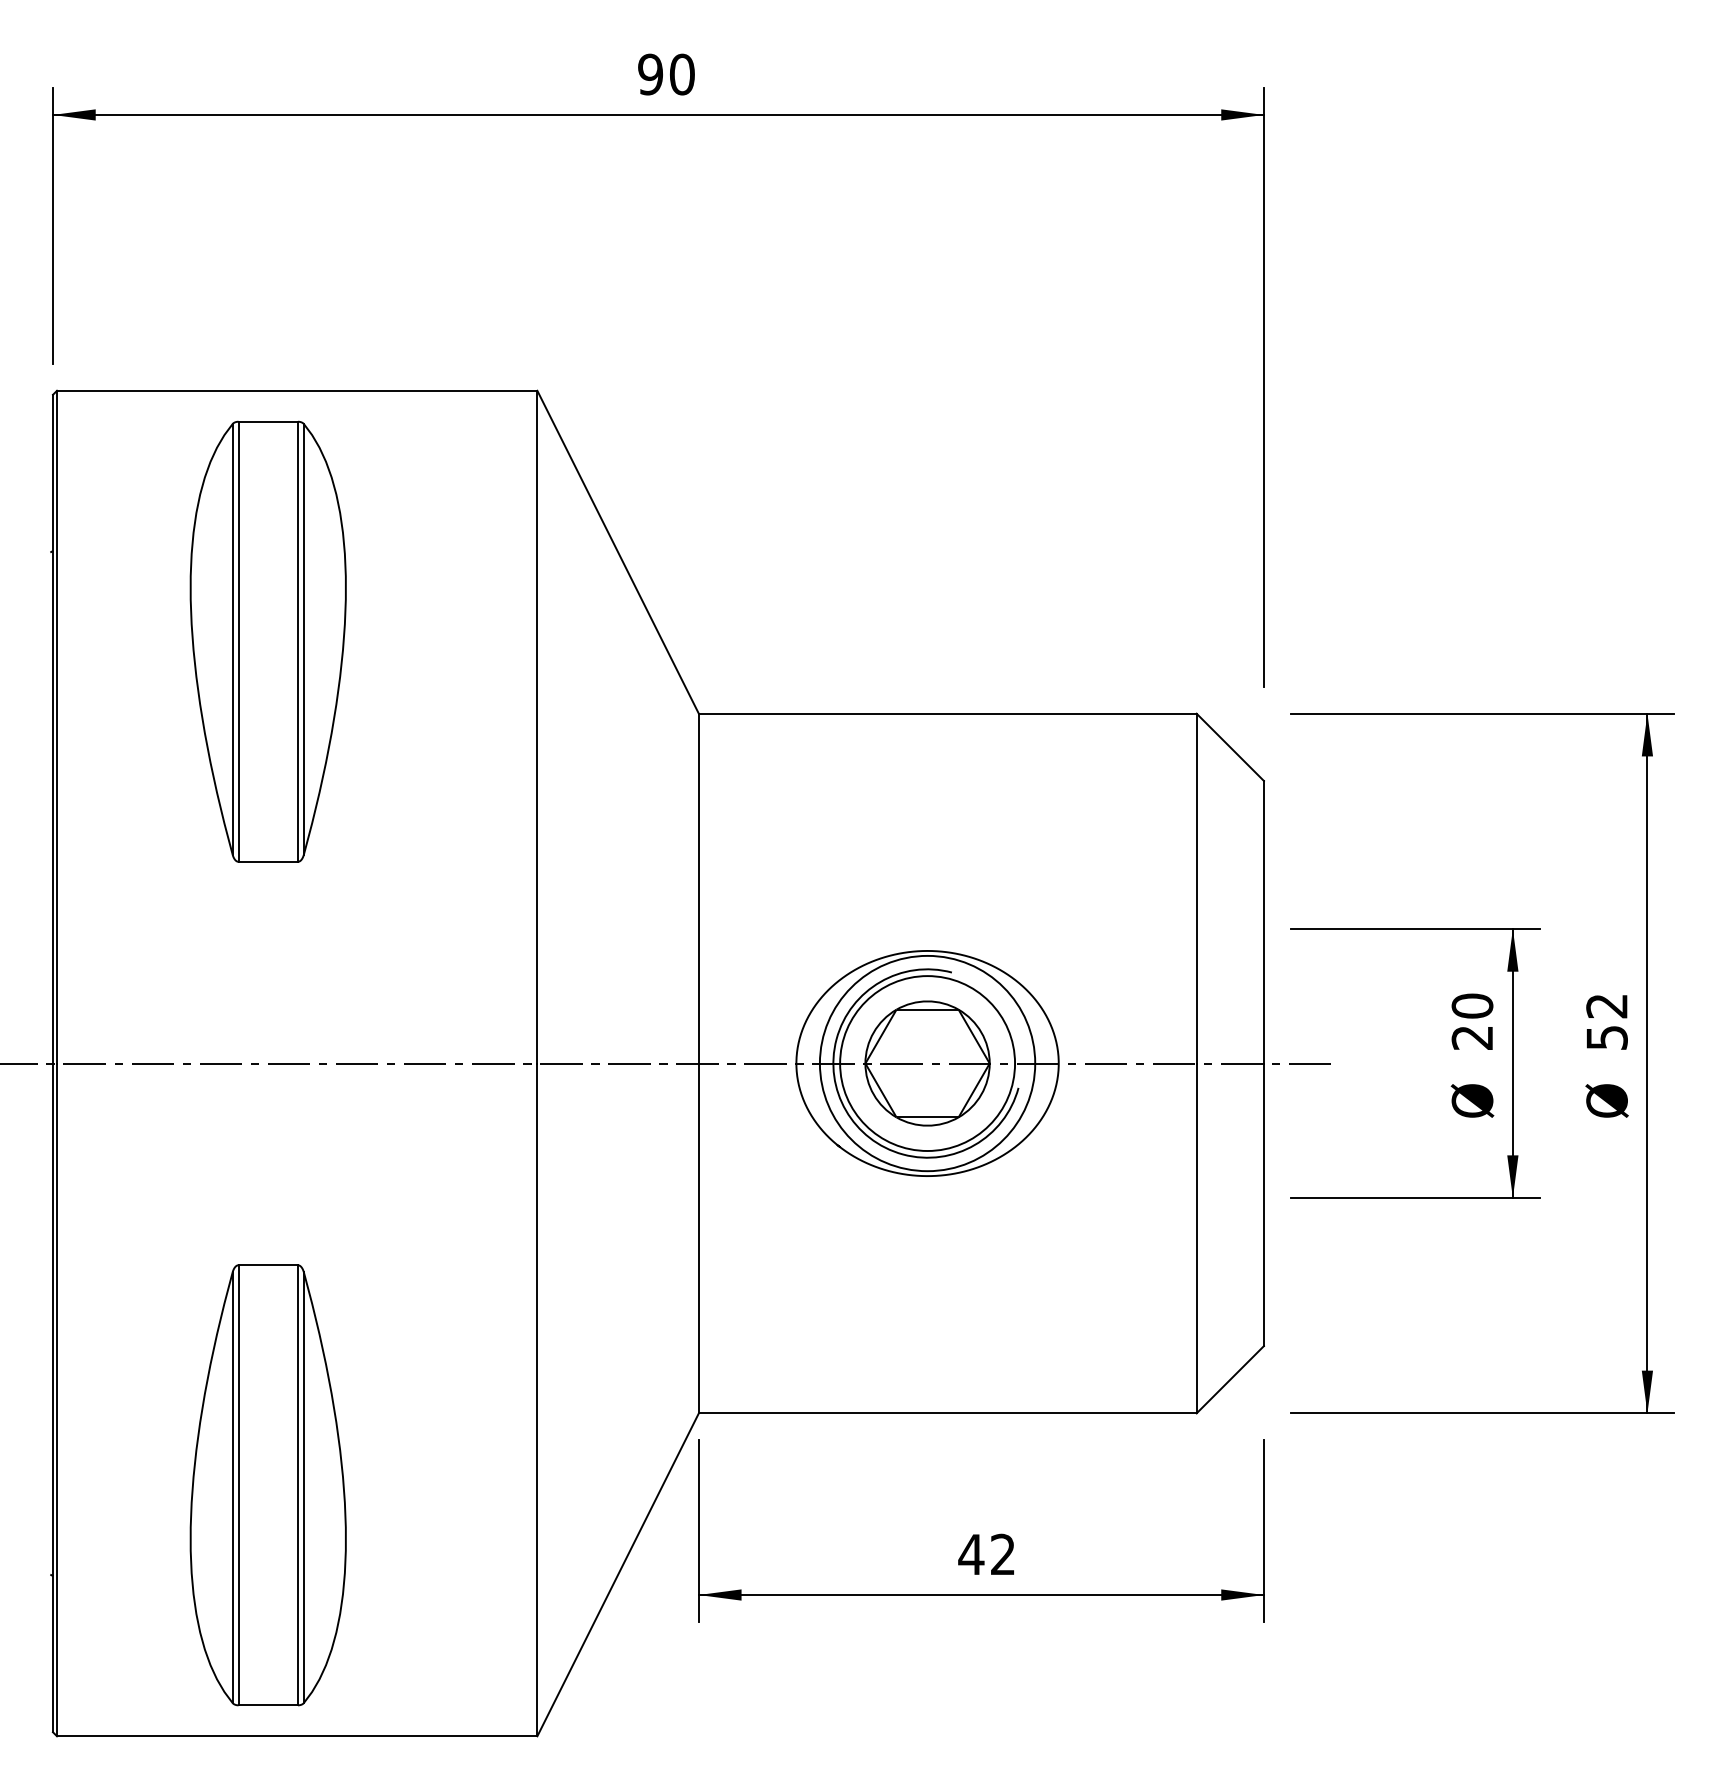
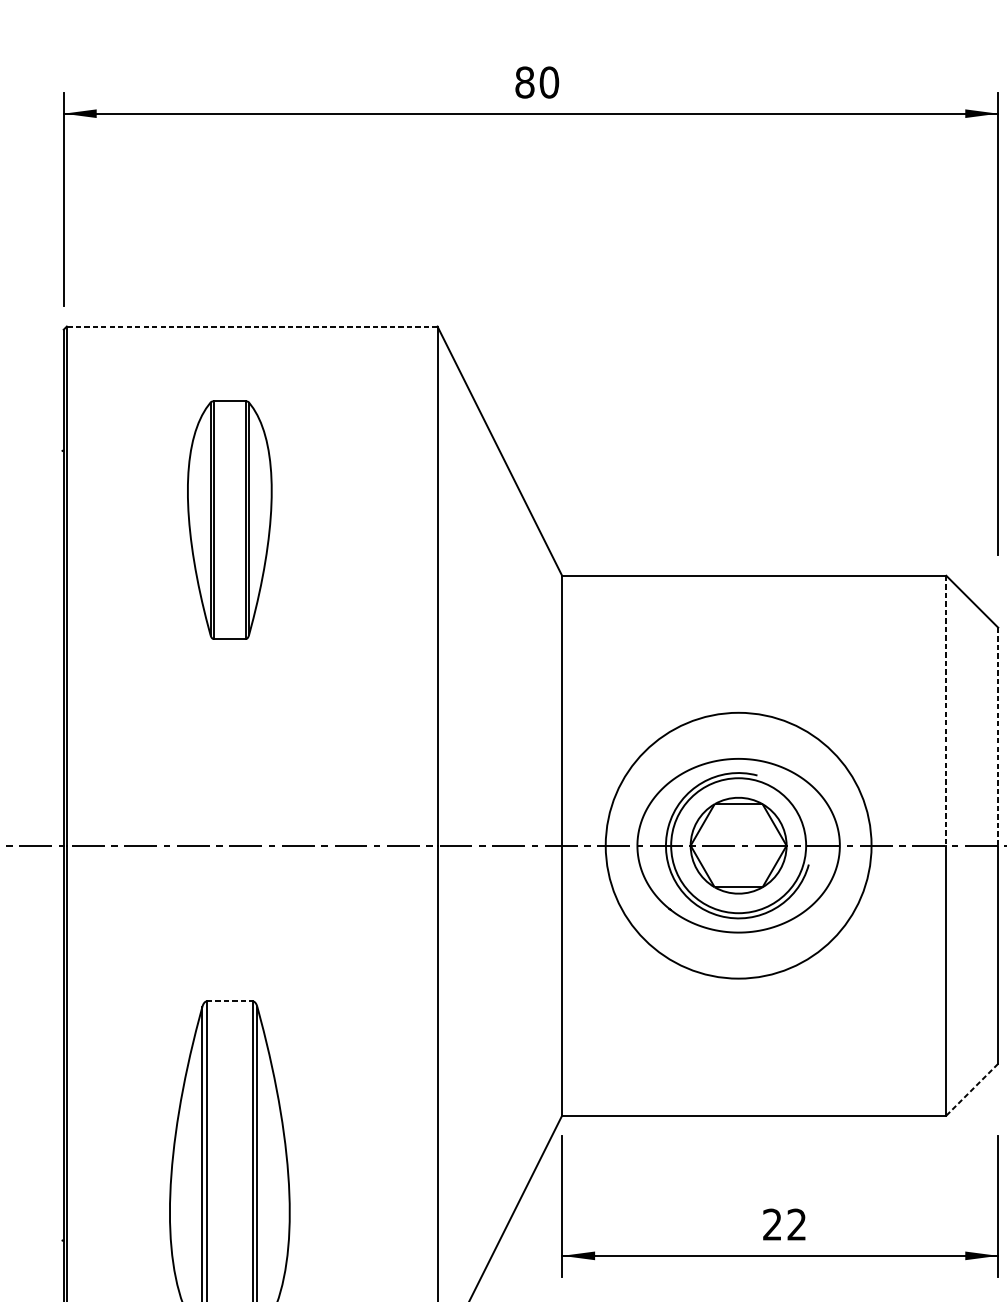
text: (650, 74) -> (524, 82), 90 -> 80
line: (296, 390) -> (251, 326), solid -> dashed
part: (267, 641) -> (229, 520), size x0.7
line: (1196, 888) -> (946, 710), solid -> dashed
line: (1263, 922) -> (997, 736), solid -> dashed
circle: (927, 1063) -> (738, 845), size x1.6
line: (268, 1265) -> (230, 1001), solid -> dashed
line: (1230, 1379) -> (972, 1089), solid -> dashed
text: (971, 1553) -> (772, 1223), 42 -> 22

